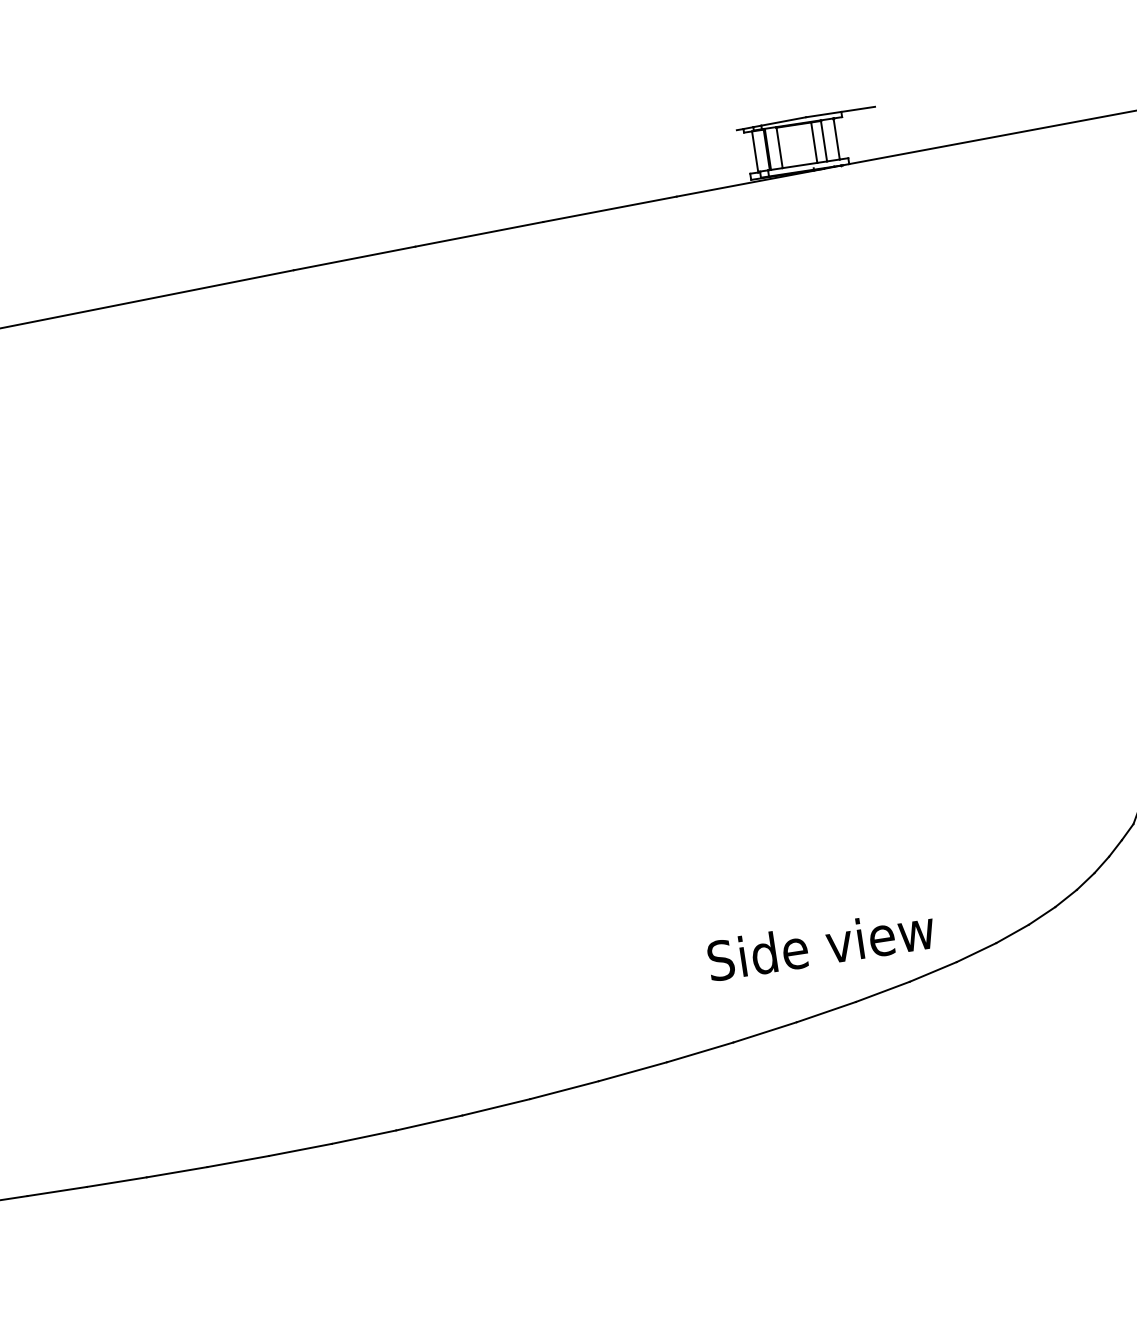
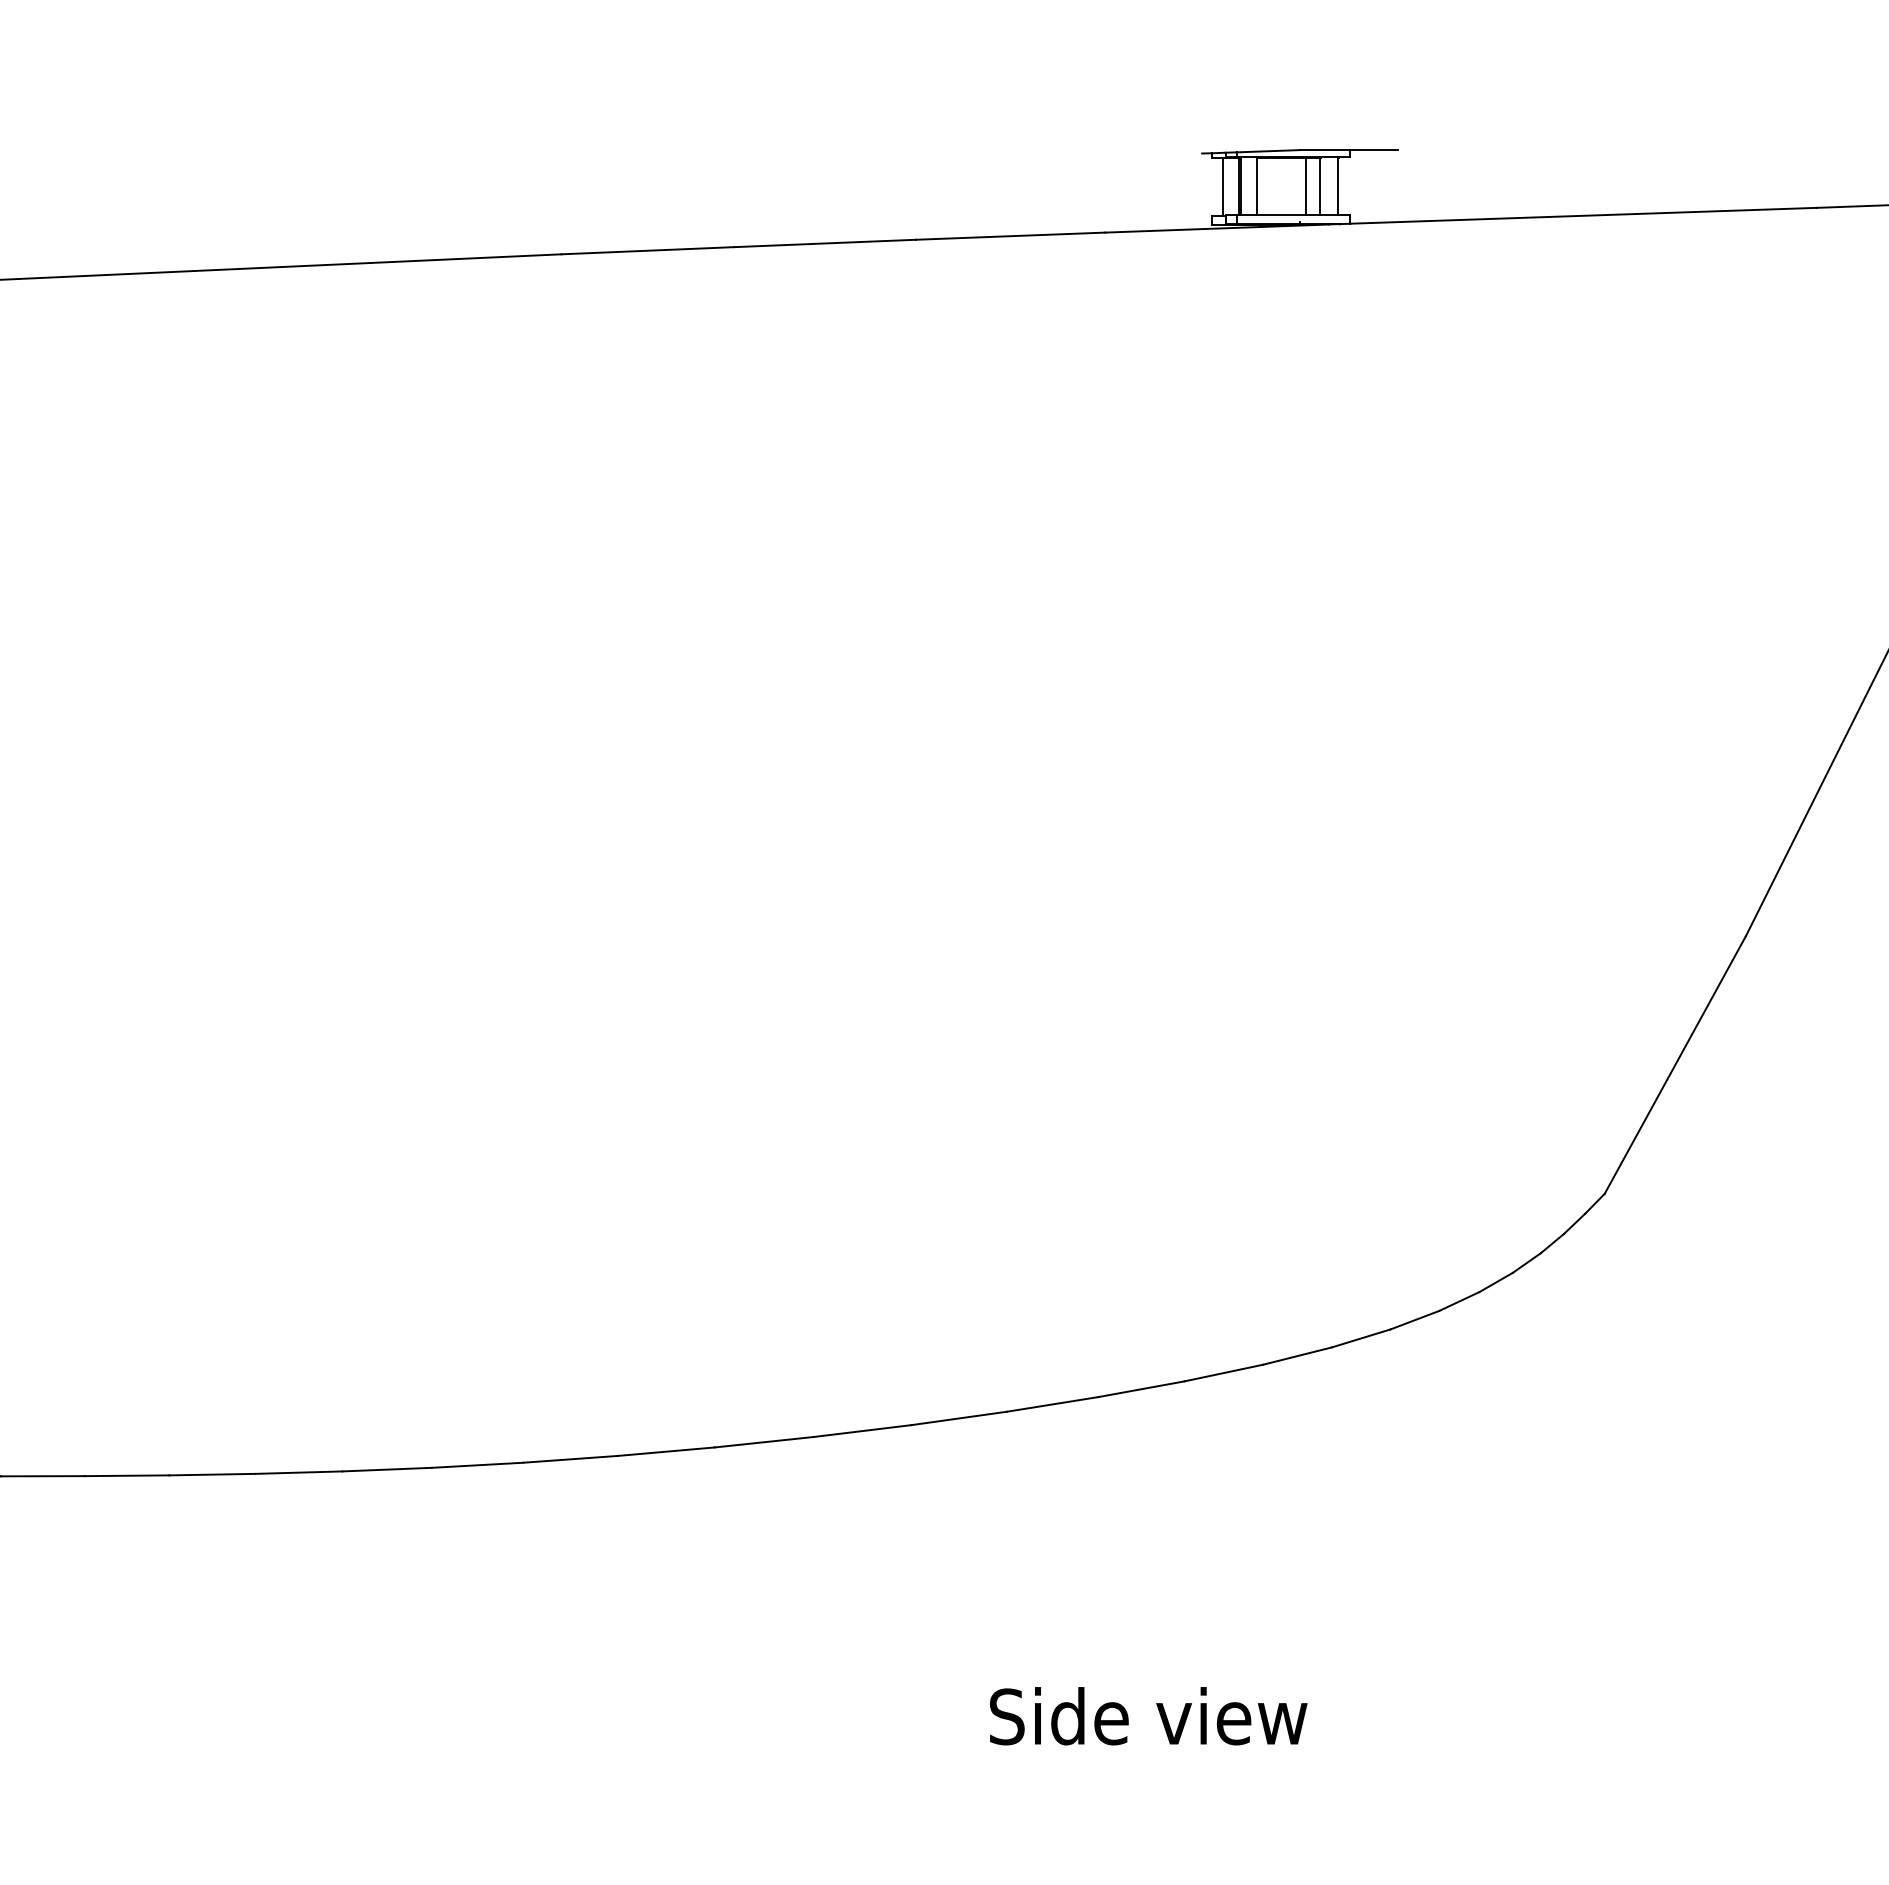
text: (821, 944) -> (1148, 1716), moved

